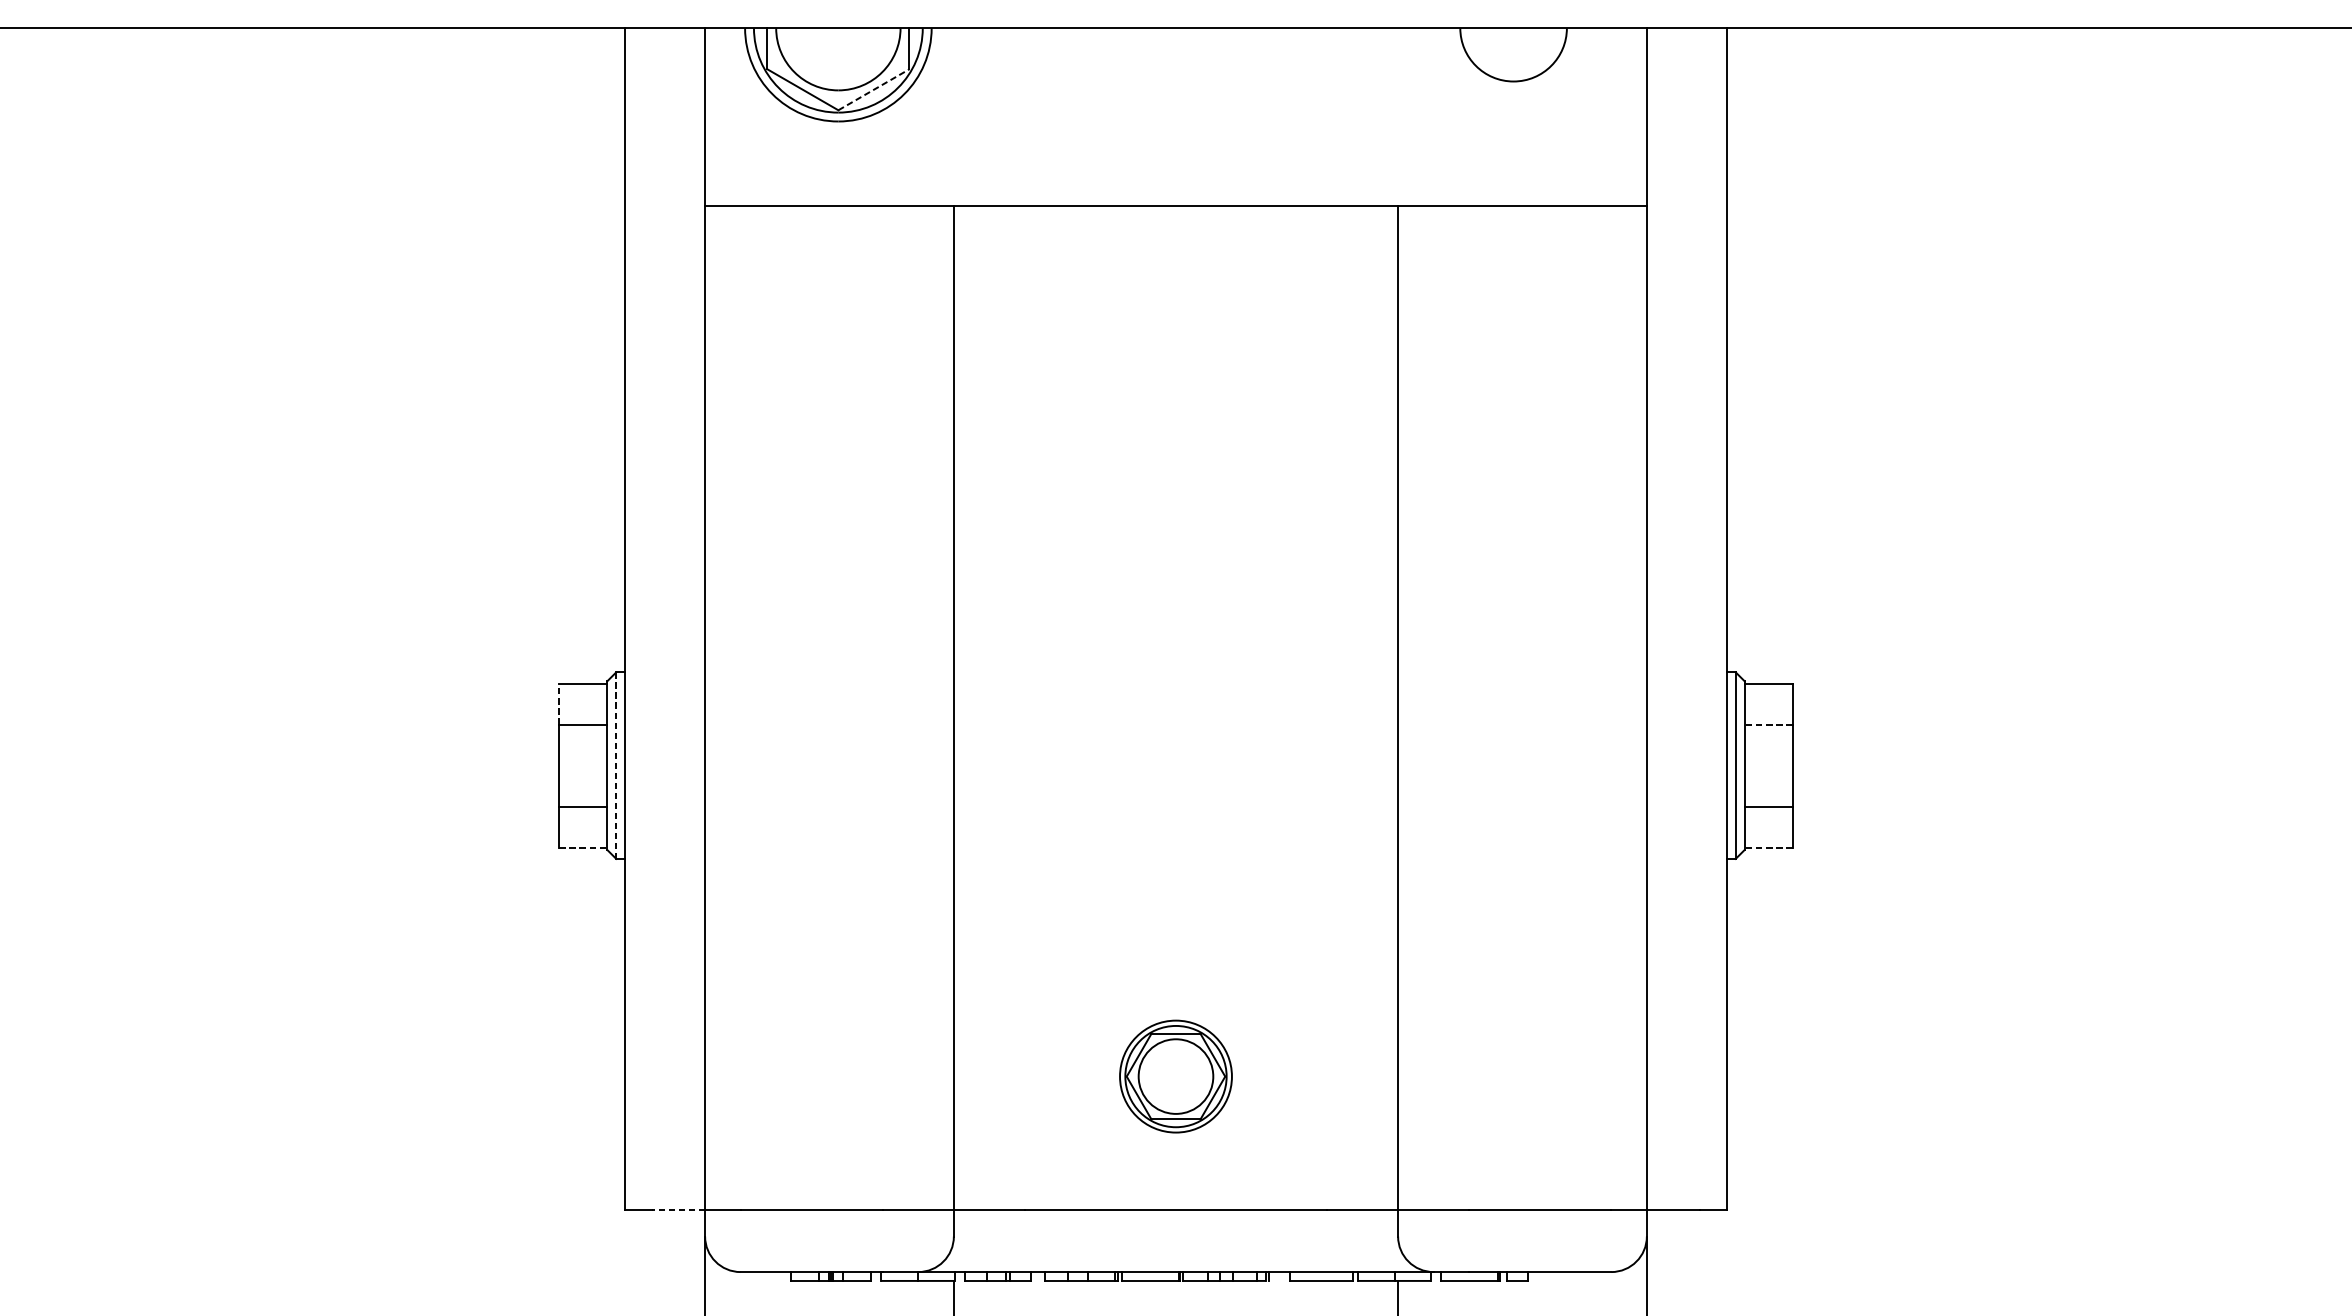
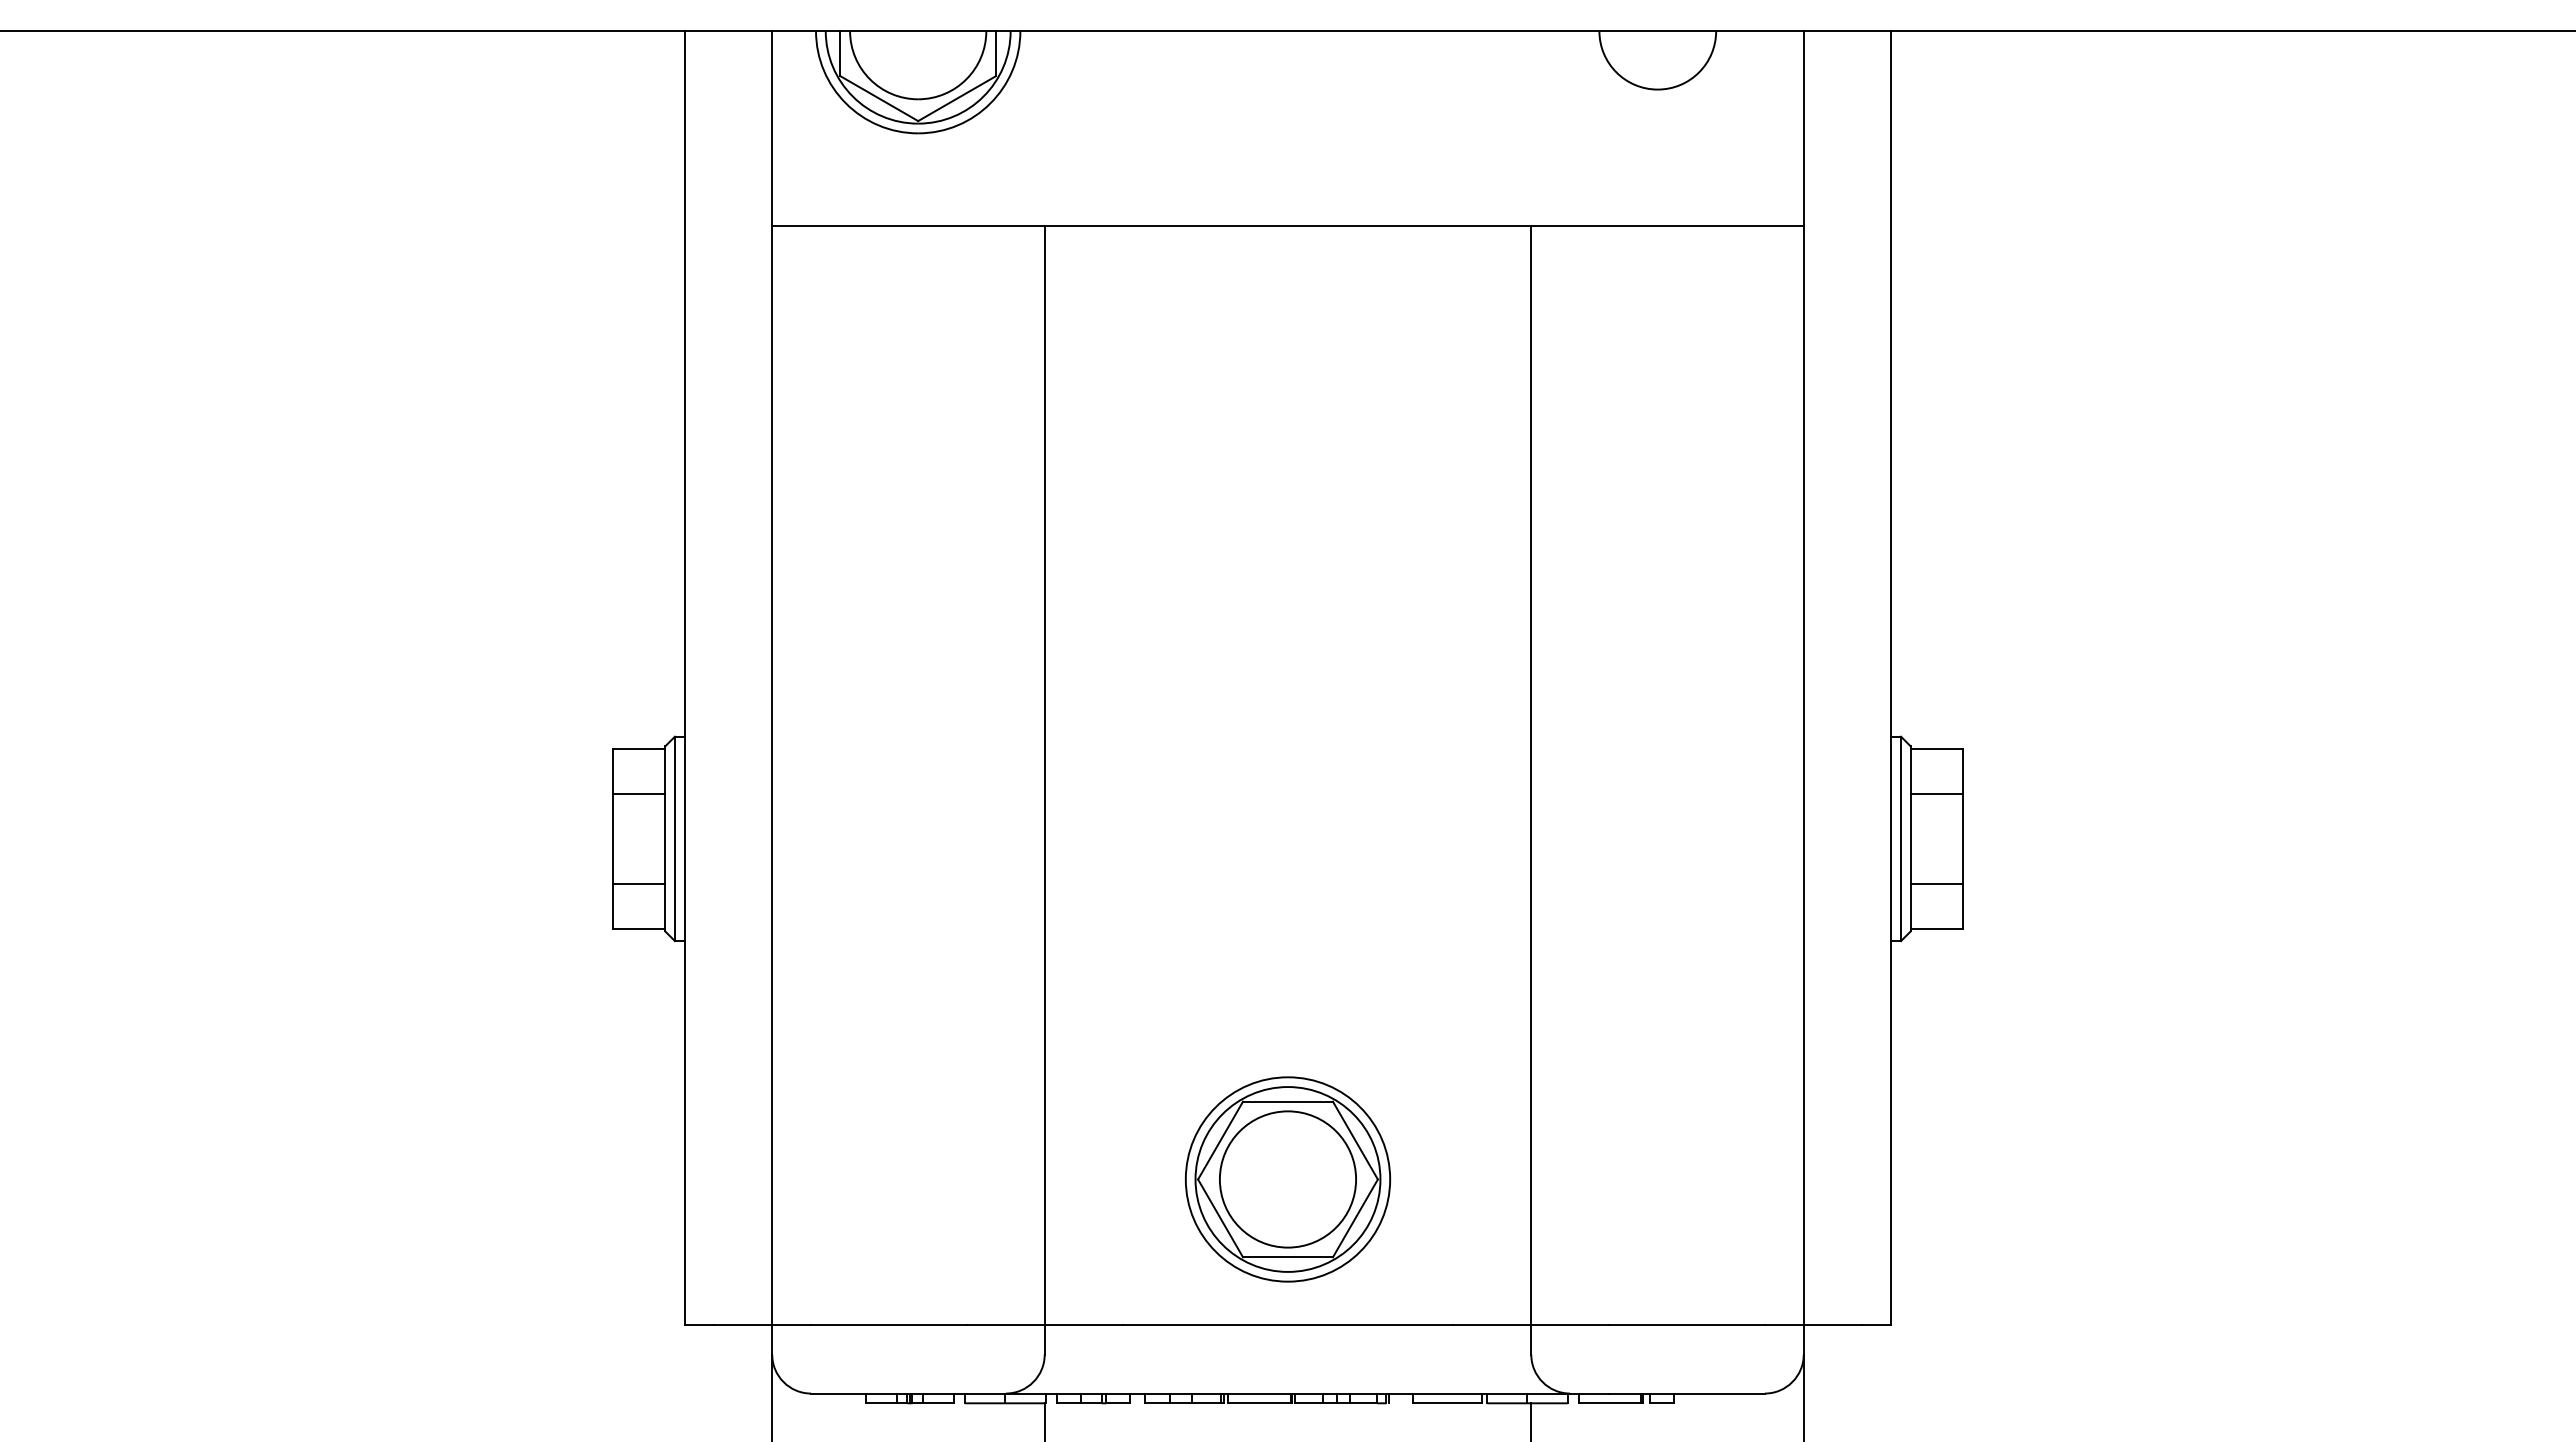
line: (874, 89) -> (957, 98), dashed -> solid
line: (559, 703) -> (612, 770), dashed -> solid
line: (1768, 724) -> (1936, 793), dashed -> solid
line: (615, 766) -> (674, 839), dashed -> solid
line: (583, 847) -> (639, 928), dashed -> solid
line: (1768, 847) -> (1936, 928), dashed -> solid
part: (1175, 1076) -> (1287, 1179), size x1.67
line: (677, 1209) -> (742, 1325), dashed -> solid

